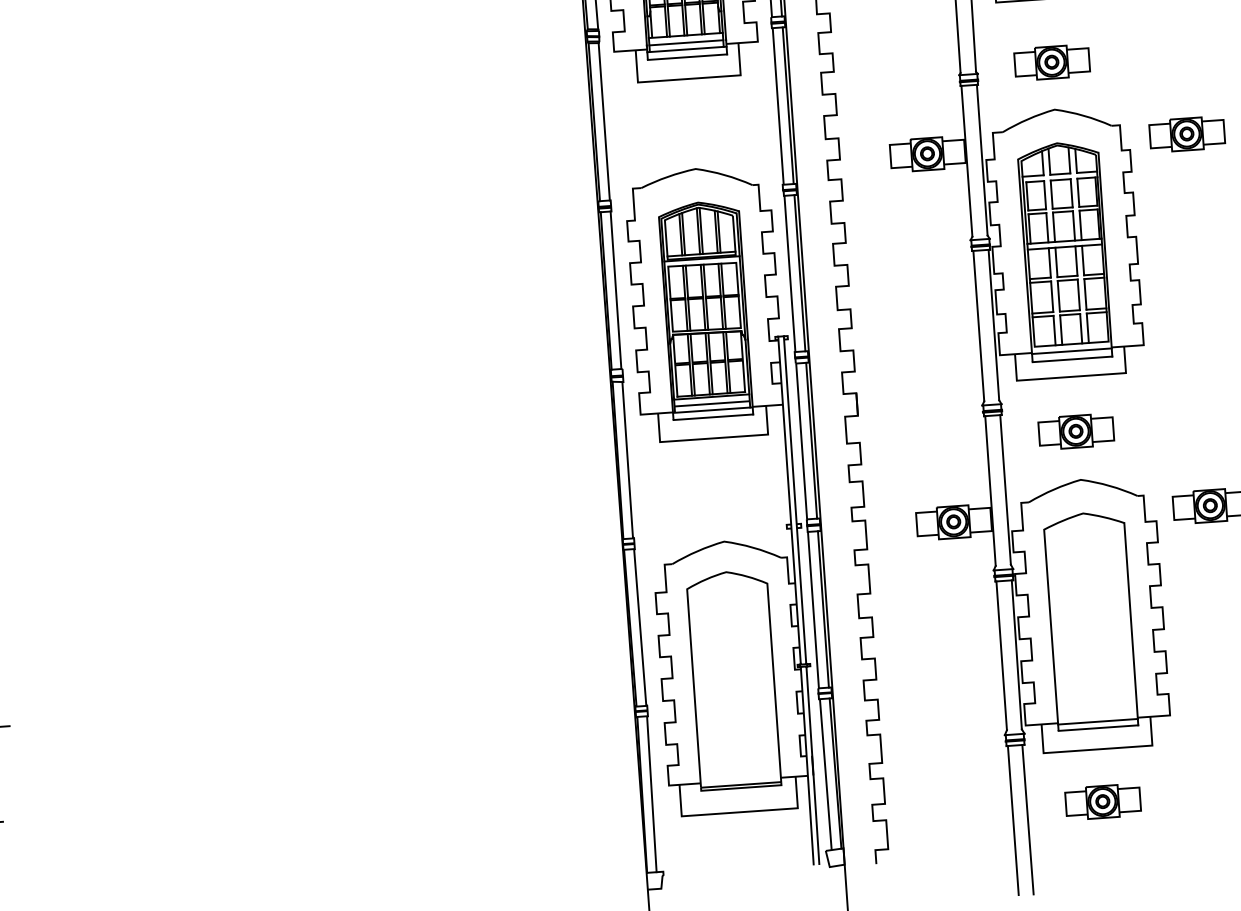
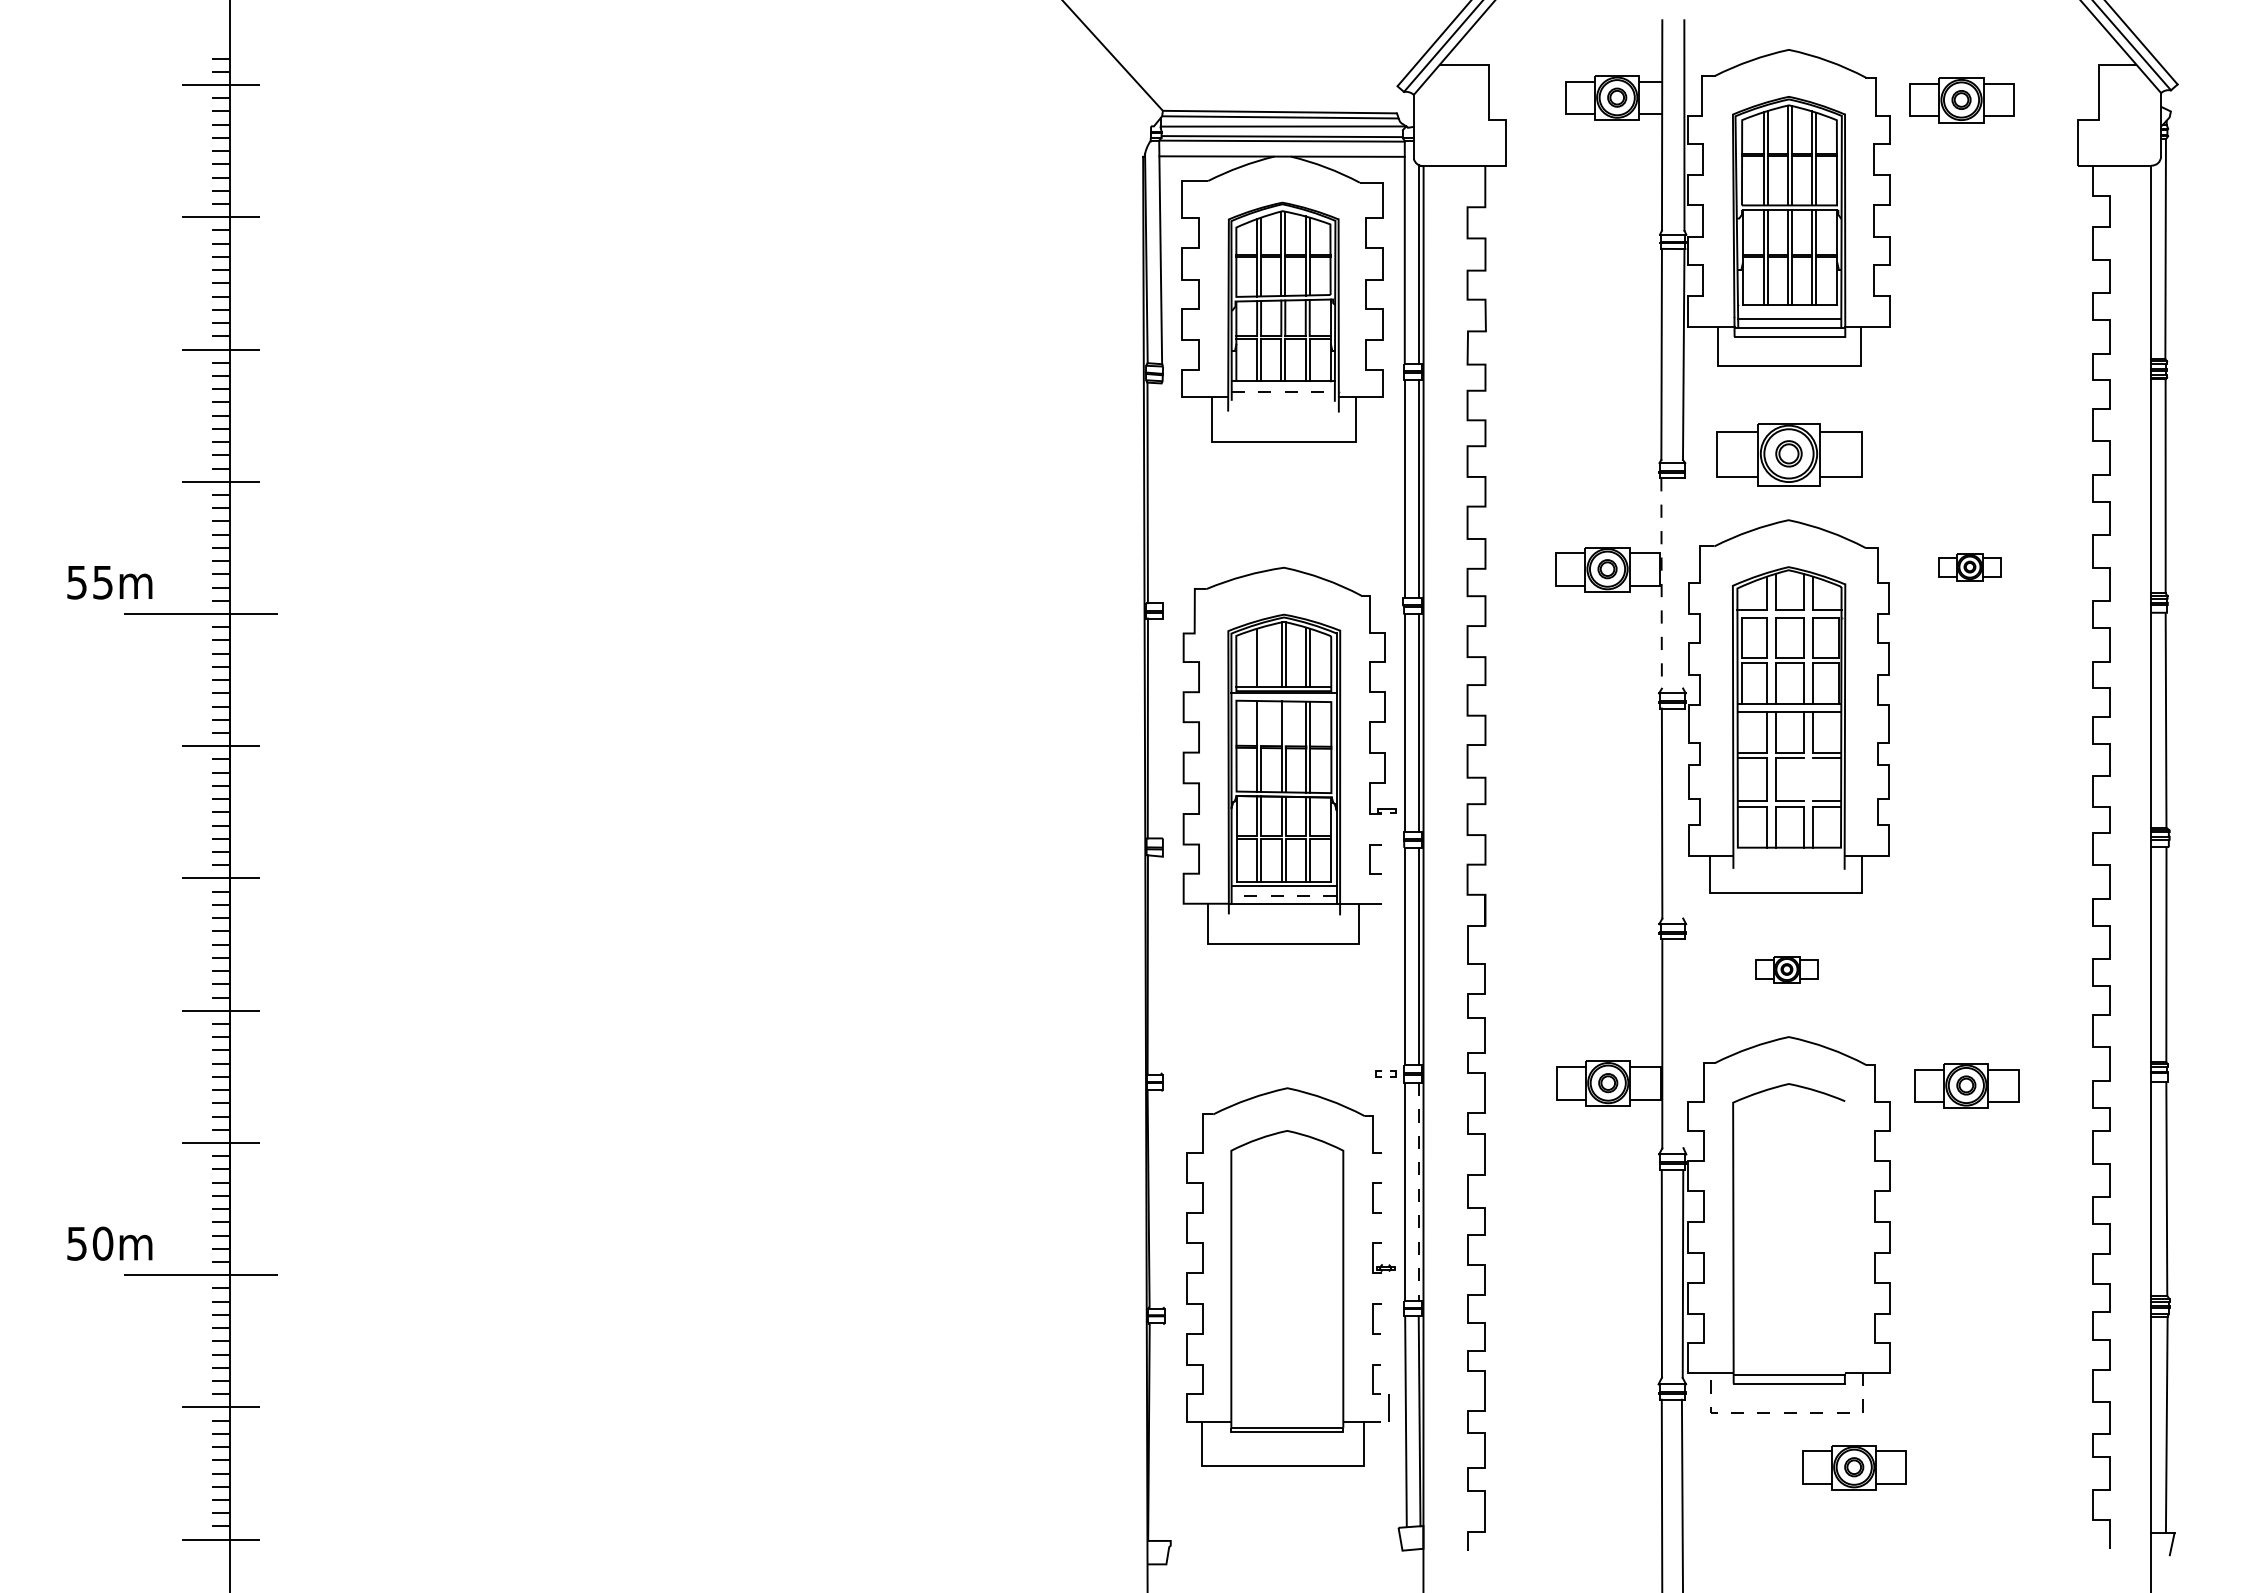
line: (686, 42) -> (1283, 391), solid -> dashed
line: (686, 49) -> (1283, 400), removed
line: (687, 57) -> (1283, 411), removed
part: (1052, 62) -> (1789, 454), size x1.4
line: (604, 121) -> (1161, 493), removed
part: (1186, 134) -> (1969, 567), size x0.6
line: (981, 160) -> (1682, 583), removed
line: (966, 161) -> (1661, 583), solid -> dashed
line: (683, 233) -> (1260, 656), removed
line: (704, 280) -> (1285, 723), removed
line: (686, 281) -> (1260, 723), removed
line: (615, 290) -> (1161, 728), removed
line: (1079, 294) -> (1804, 779), removed
line: (1085, 294) -> (1813, 779), removed
line: (994, 325) -> (1683, 813), removed
line: (1071, 351) -> (1788, 857), removed
line: (1072, 359) -> (1788, 868), removed
line: (712, 403) -> (1284, 895), solid -> dashed
line: (713, 417) -> (1284, 914), removed
part: (1075, 431) -> (1786, 969), size x0.6
line: (627, 459) -> (1161, 964), removed
line: (1005, 489) -> (1683, 1043), removed
line: (788, 499) -> (1381, 1036), removed
line: (794, 499) -> (1389, 1036), removed
line: (823, 609) -> (1418, 1192), solid -> dashed
line: (1130, 620) -> (1844, 1237), removed
line: (640, 627) -> (1162, 1199), removed
line: (1097, 749) -> (1786, 1413), solid -> dashed
line: (806, 765) -> (1380, 1407), removed
line: (812, 765) -> (1388, 1407), removed
line: (651, 794) -> (1162, 1432), removed
part: (1103, 801) -> (1854, 1467), moved

